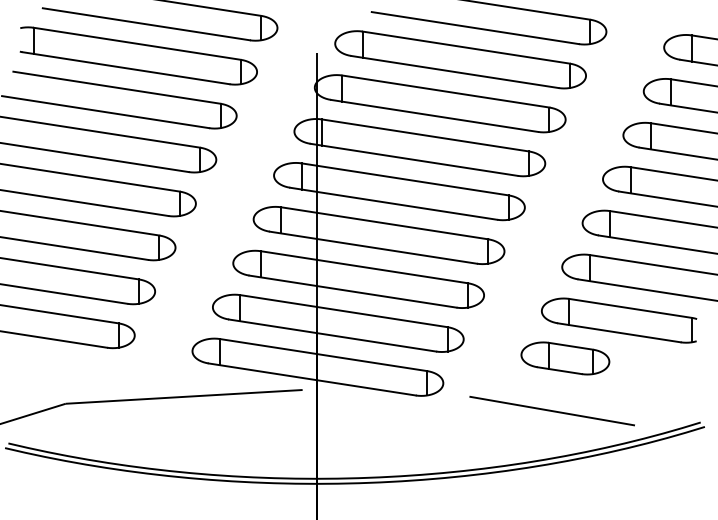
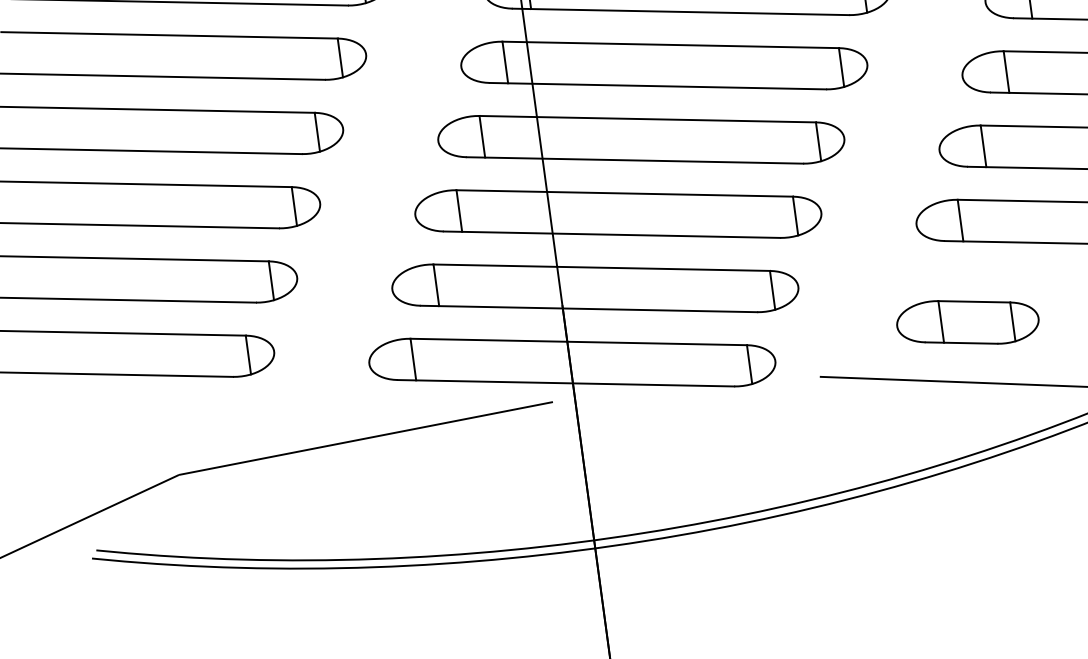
part: (565, 358) -> (968, 322), moved

